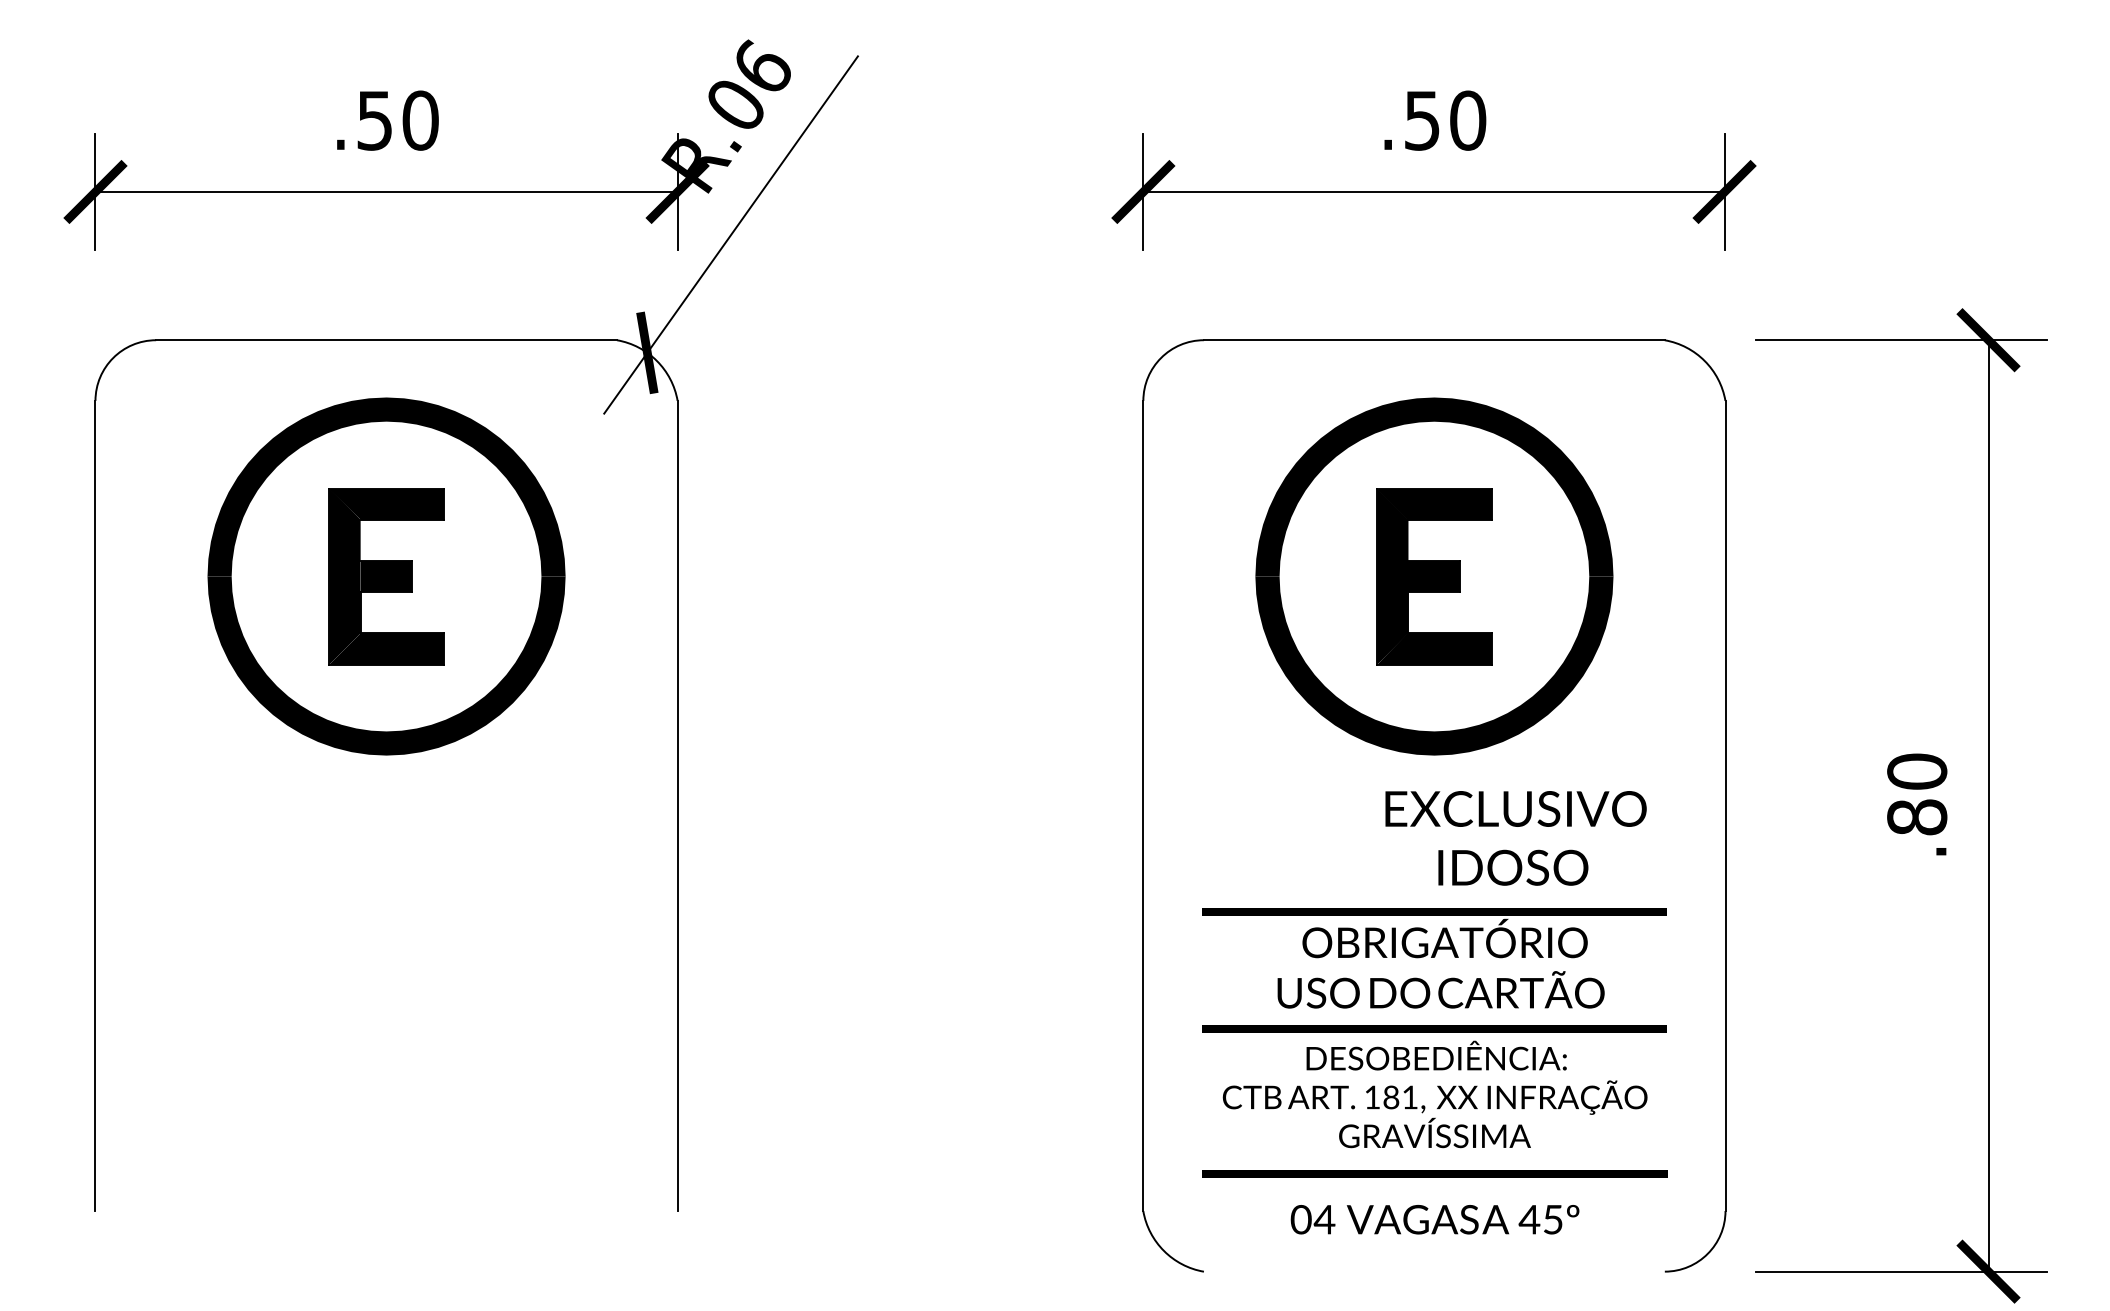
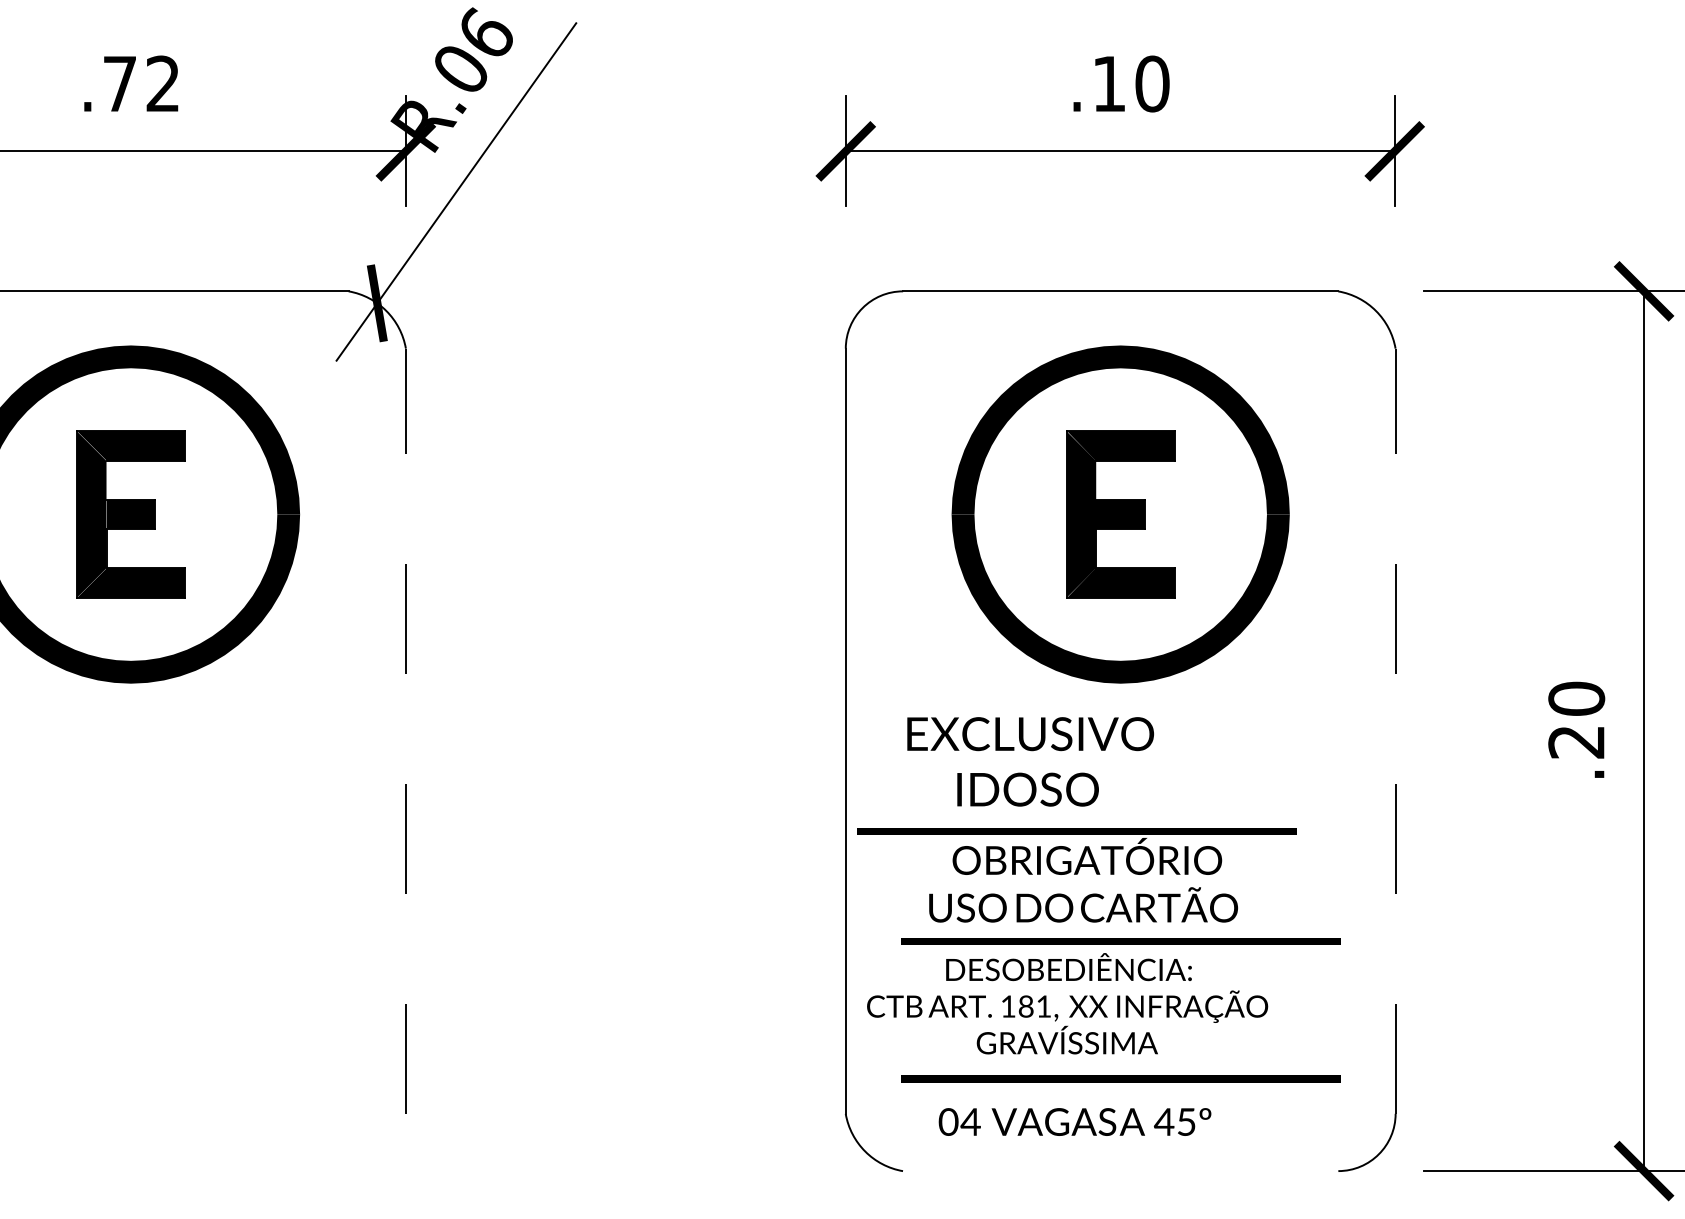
text: (397, 120) -> (141, 83), .50 -> .72
text: (1422, 120) -> (1109, 83), .50 -> .10
line: (677, 805) -> (405, 730), solid -> dashed
line: (1725, 805) -> (1395, 730), solid -> dashed
text: (1917, 817) -> (1576, 742), .80 -> .20
text: (1515, 838) -> (1030, 761), moved
text: (1434, 958) -> (1077, 875), moved
text: (1434, 1094) -> (1066, 1003), moved
text: (1434, 1219) -> (1074, 1121), moved

